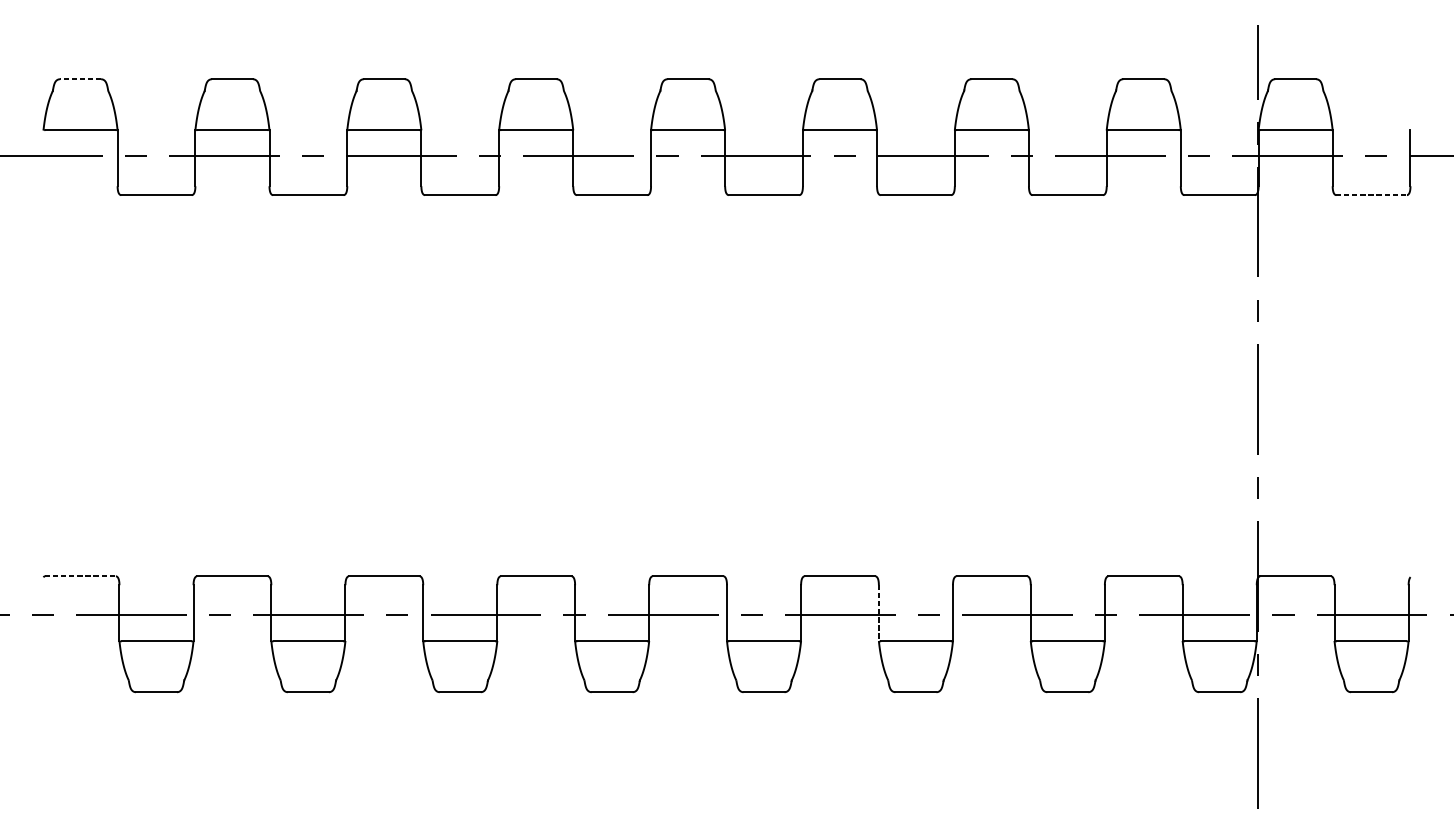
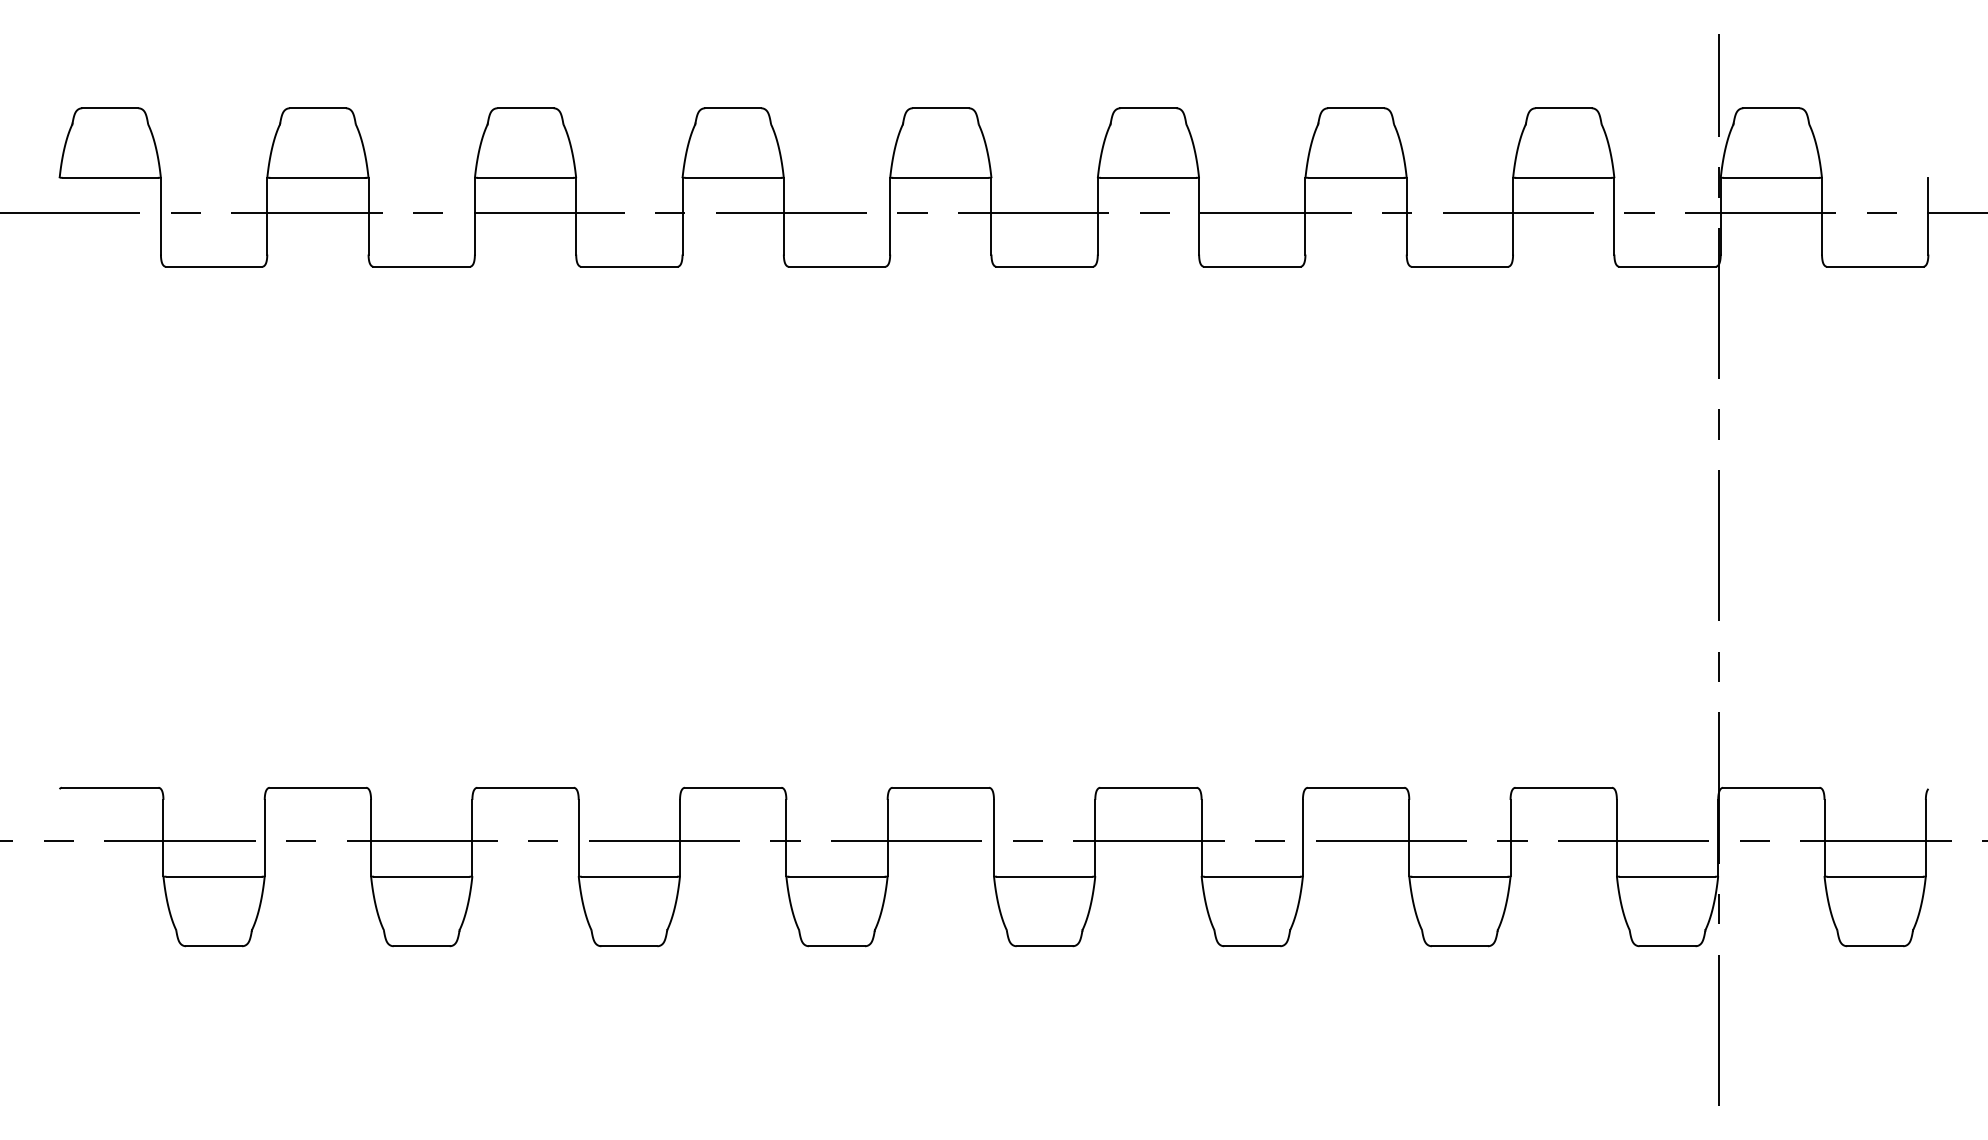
line: (79, 79) -> (109, 108), dashed -> solid
line: (1371, 194) -> (1875, 266), dashed -> solid
line: (80, 576) -> (110, 787), dashed -> solid
line: (878, 613) -> (1201, 838), dashed -> solid

